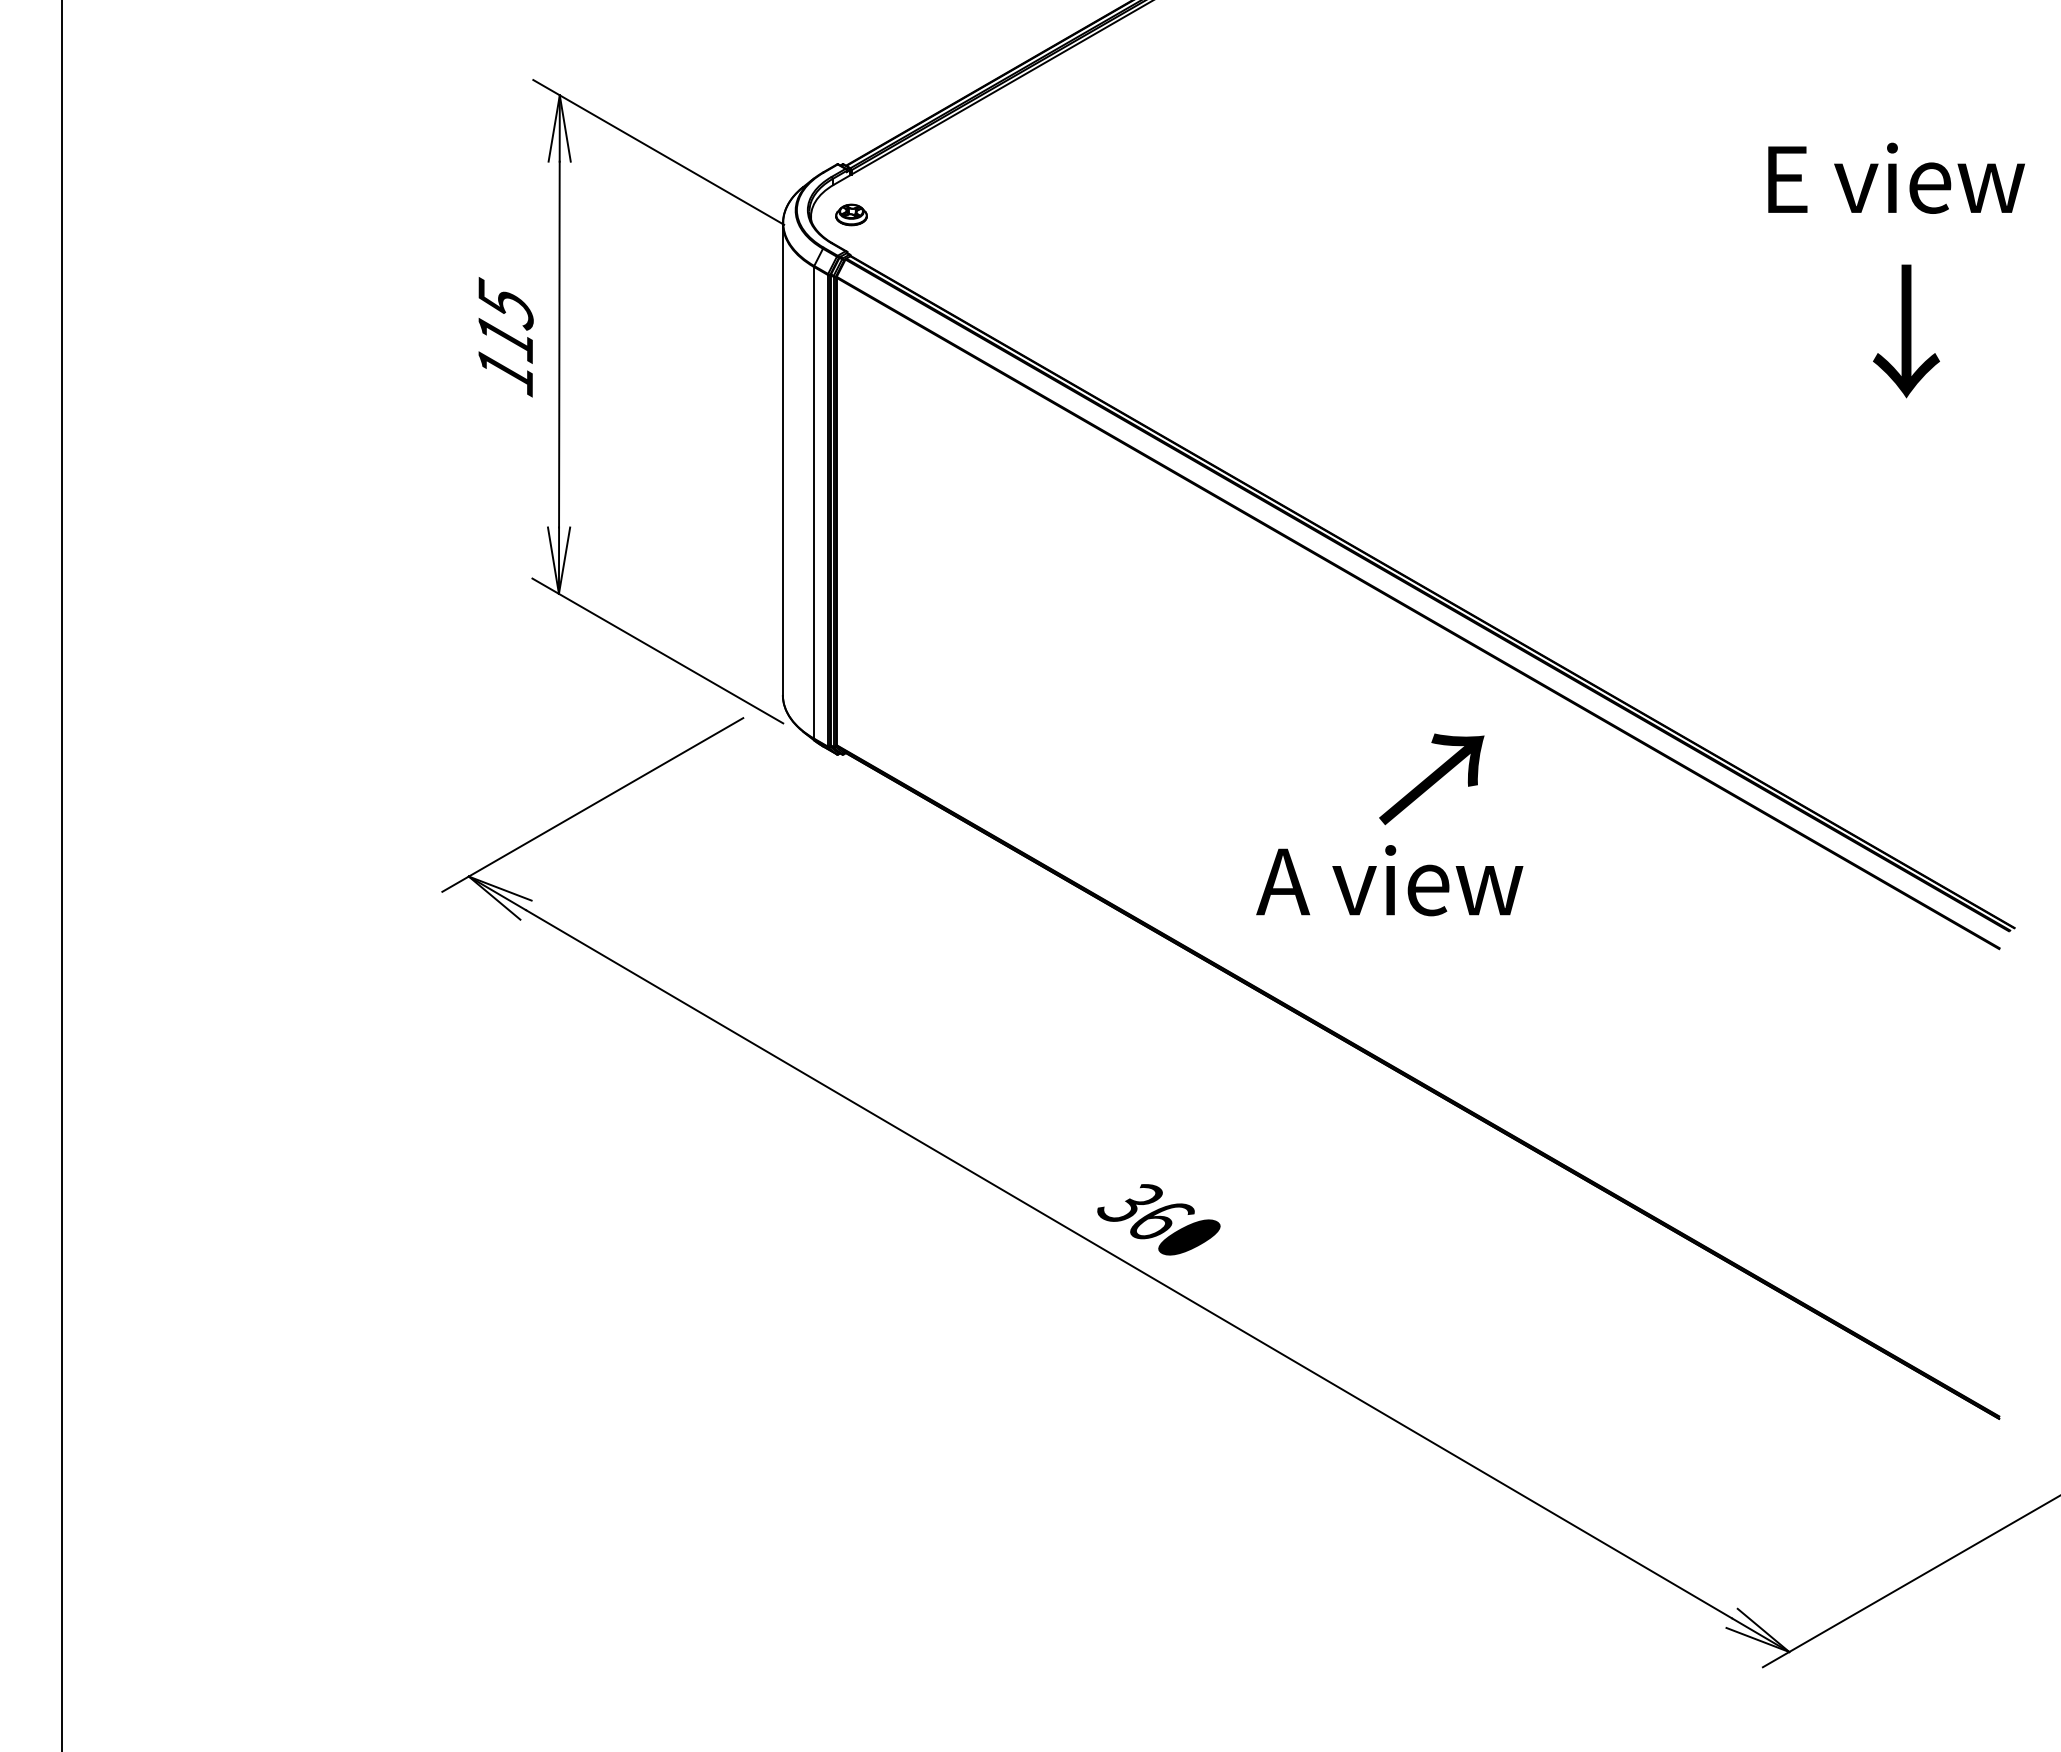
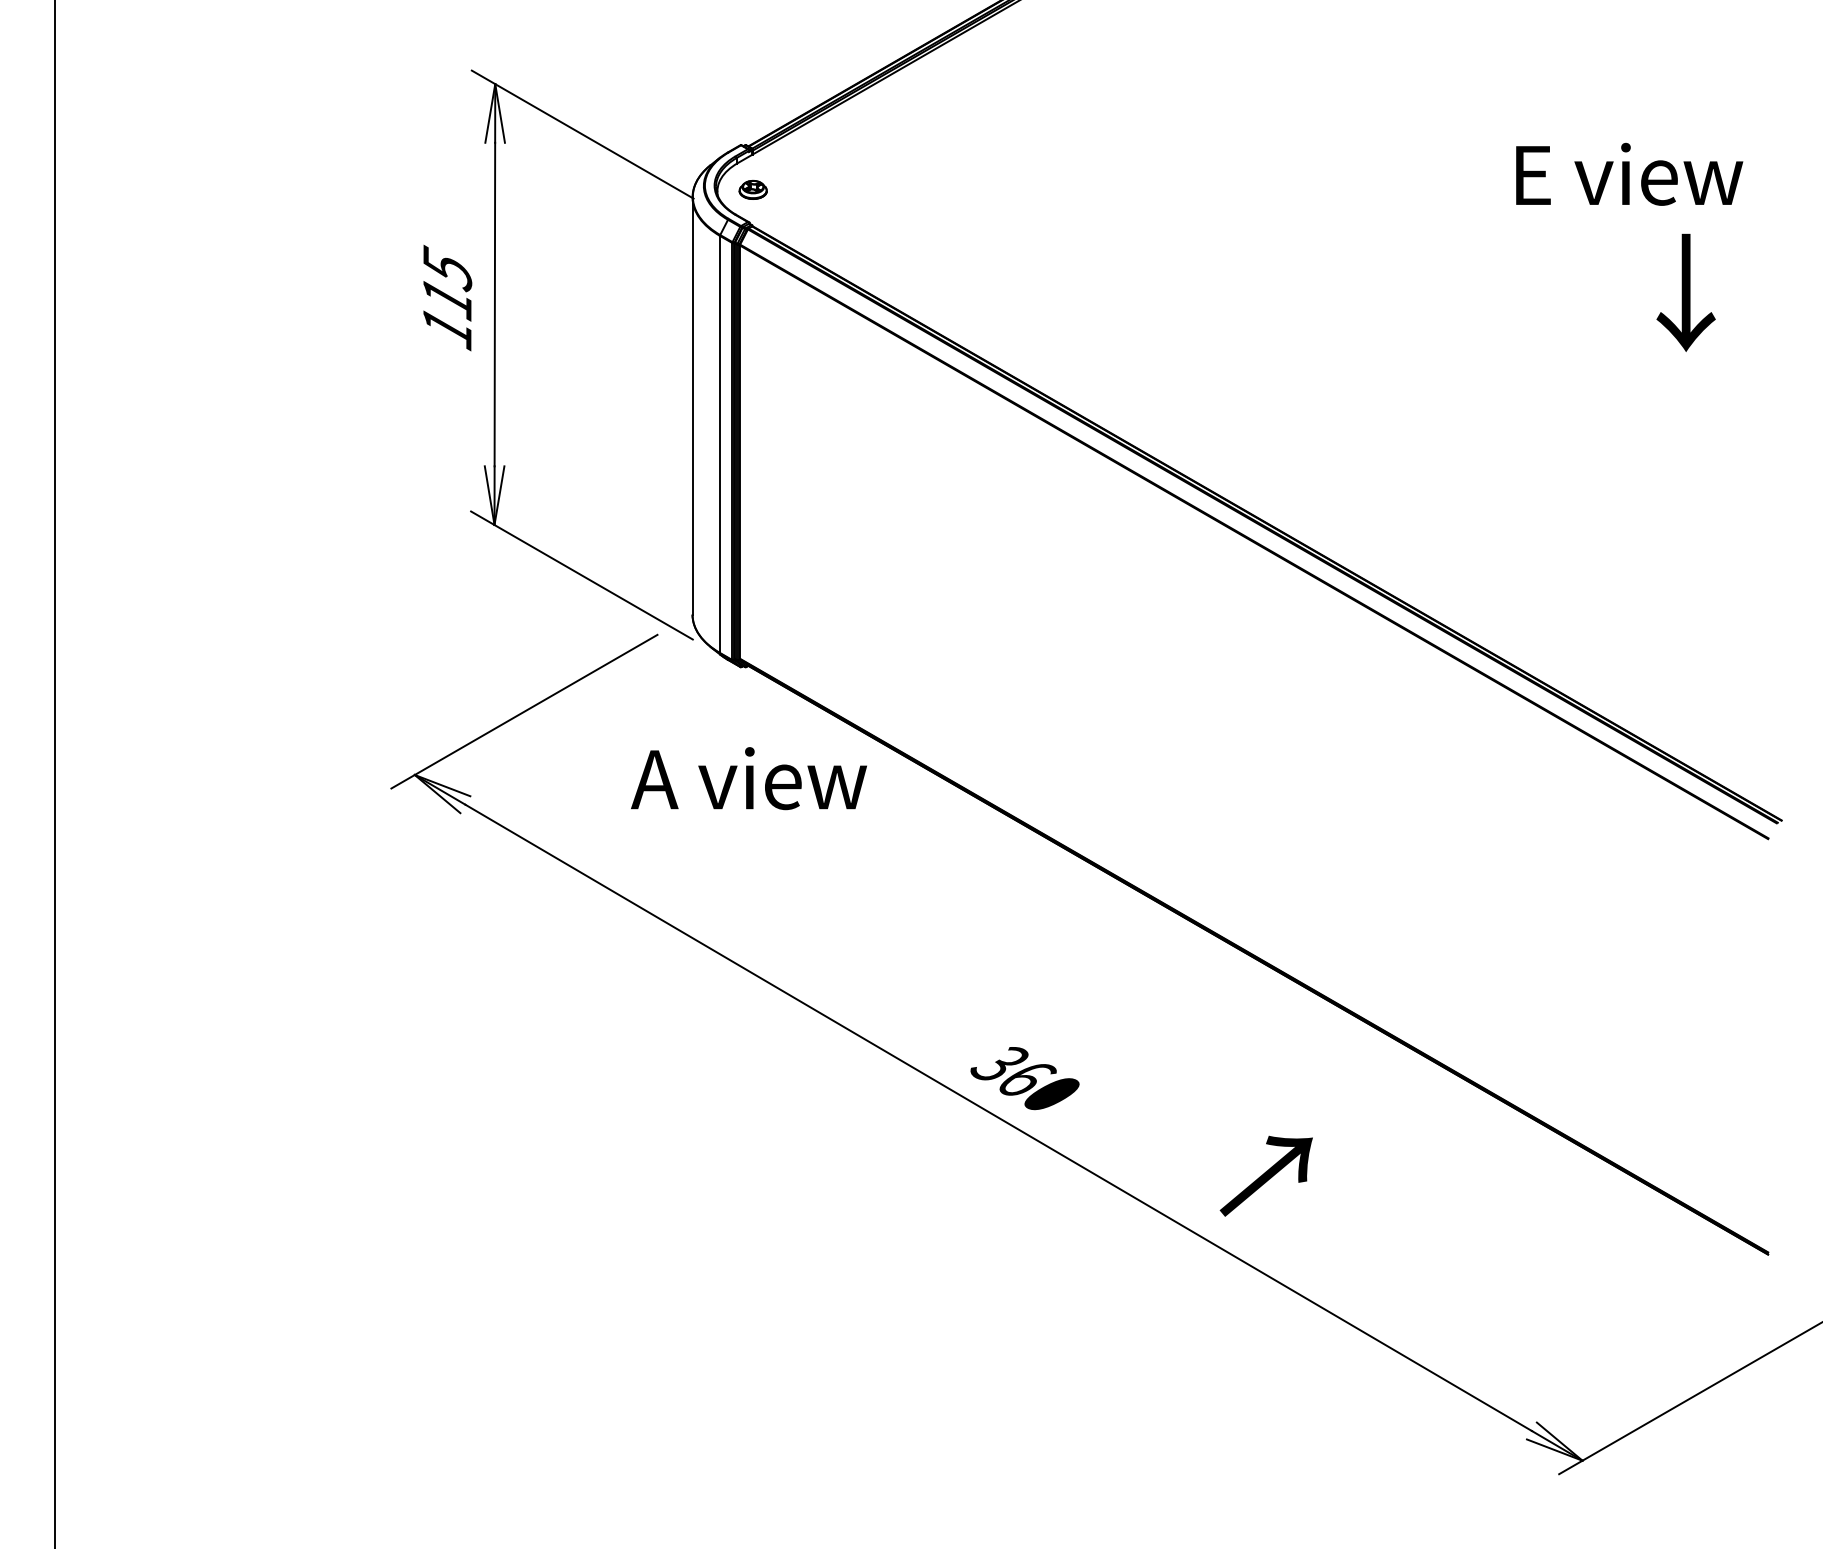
text: (1896, 177) -> (1629, 173), moved
text: (1431, 779) -> (1266, 1176), moved
text: (1389, 880) -> (748, 778), moved

